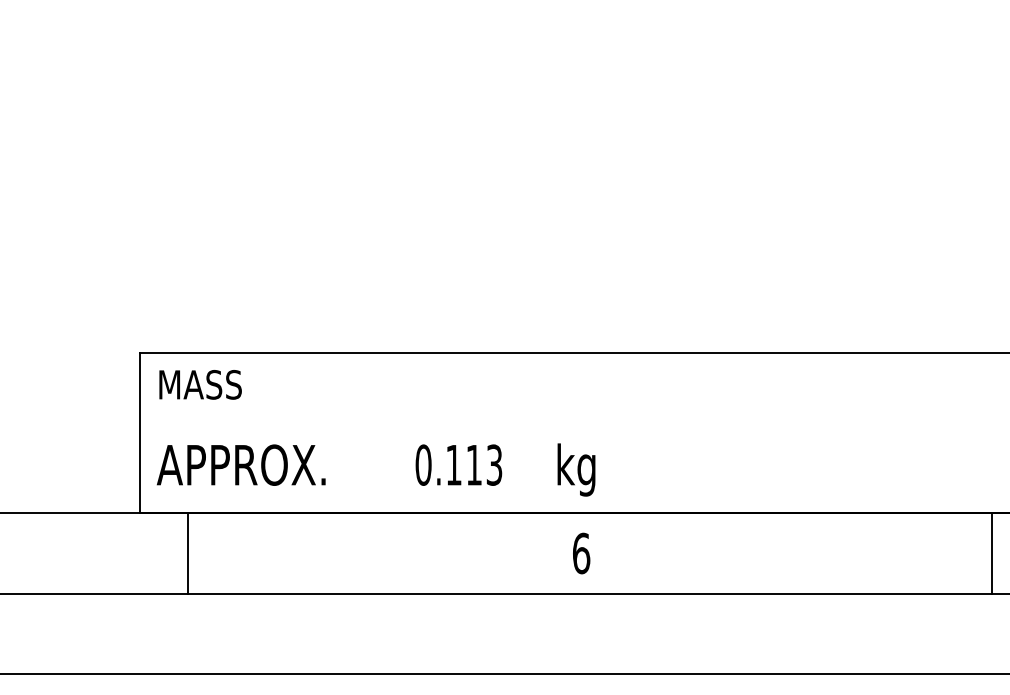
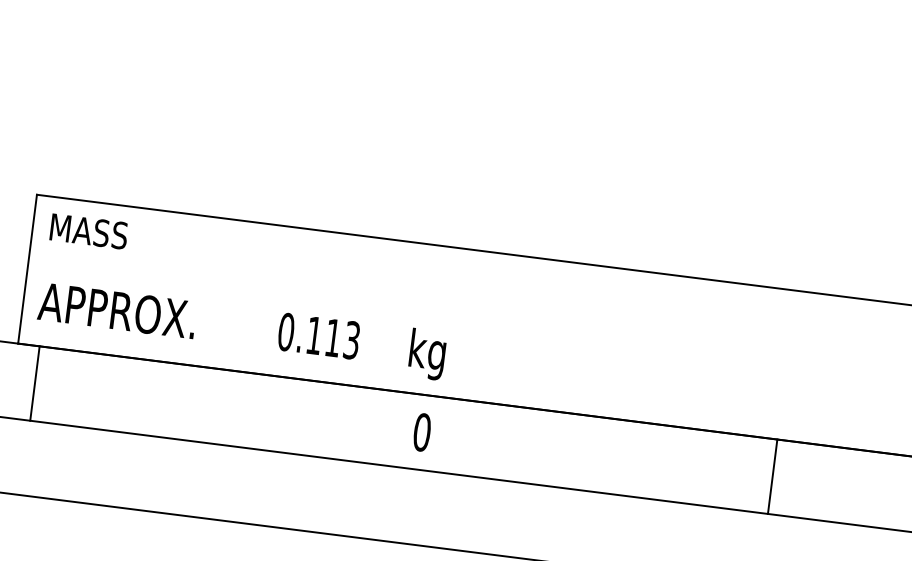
line: (188, 553) -> (34, 383), moved
text: (581, 553) -> (422, 432), 6 -> 0
line: (991, 553) -> (772, 476), moved

